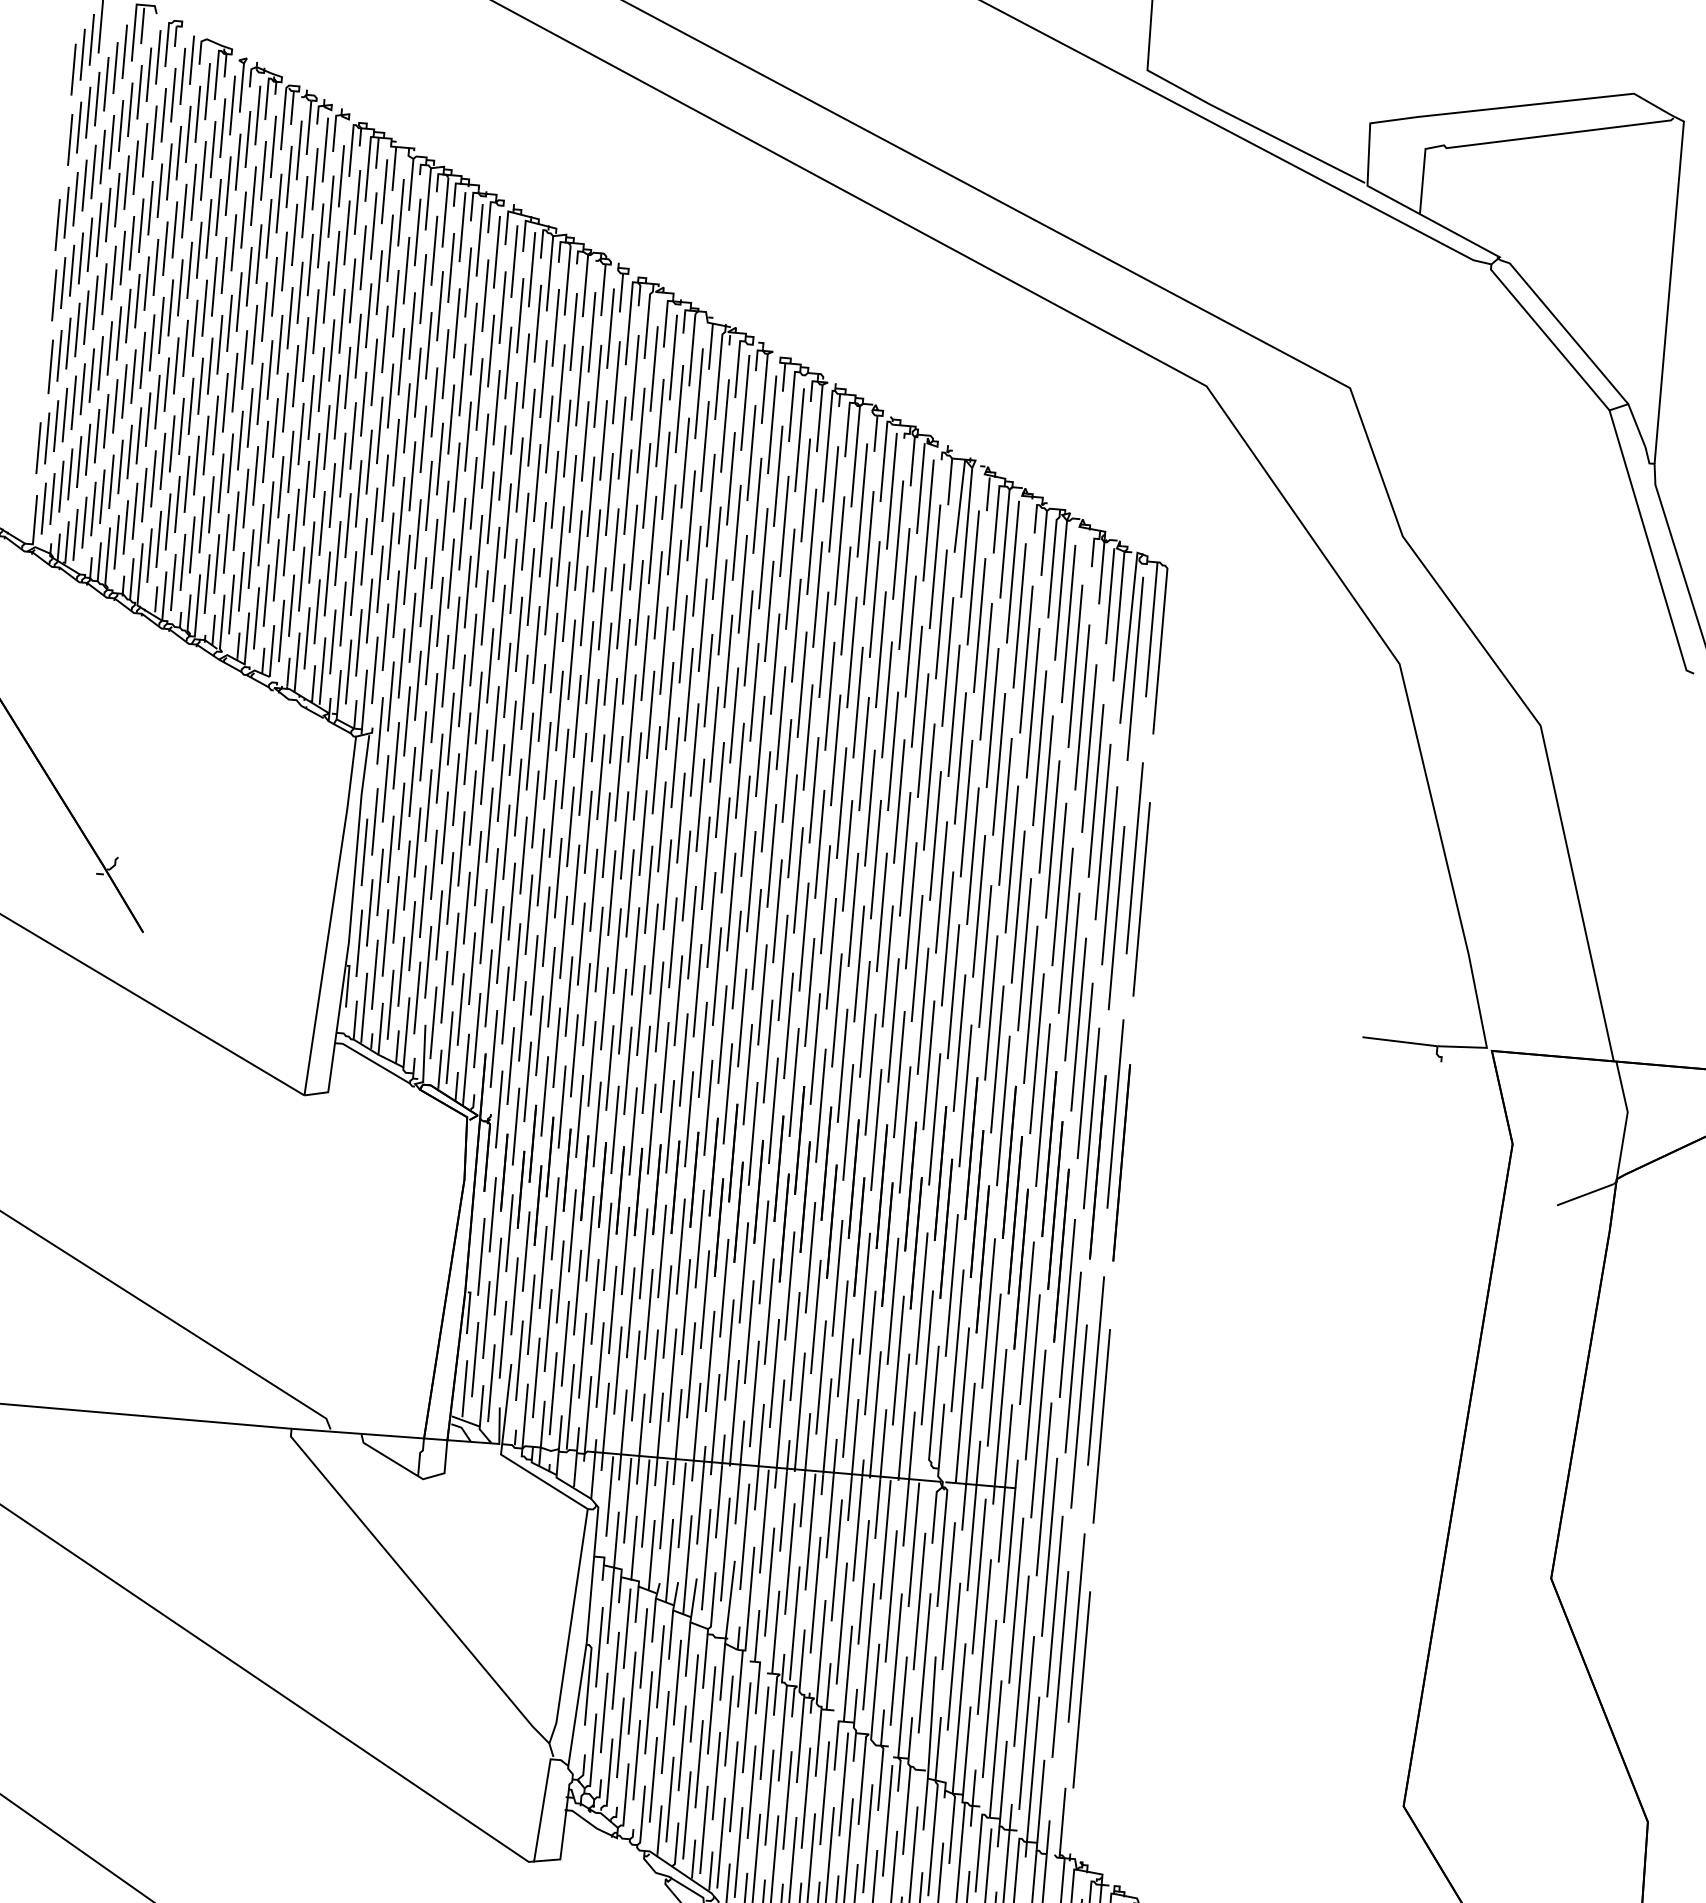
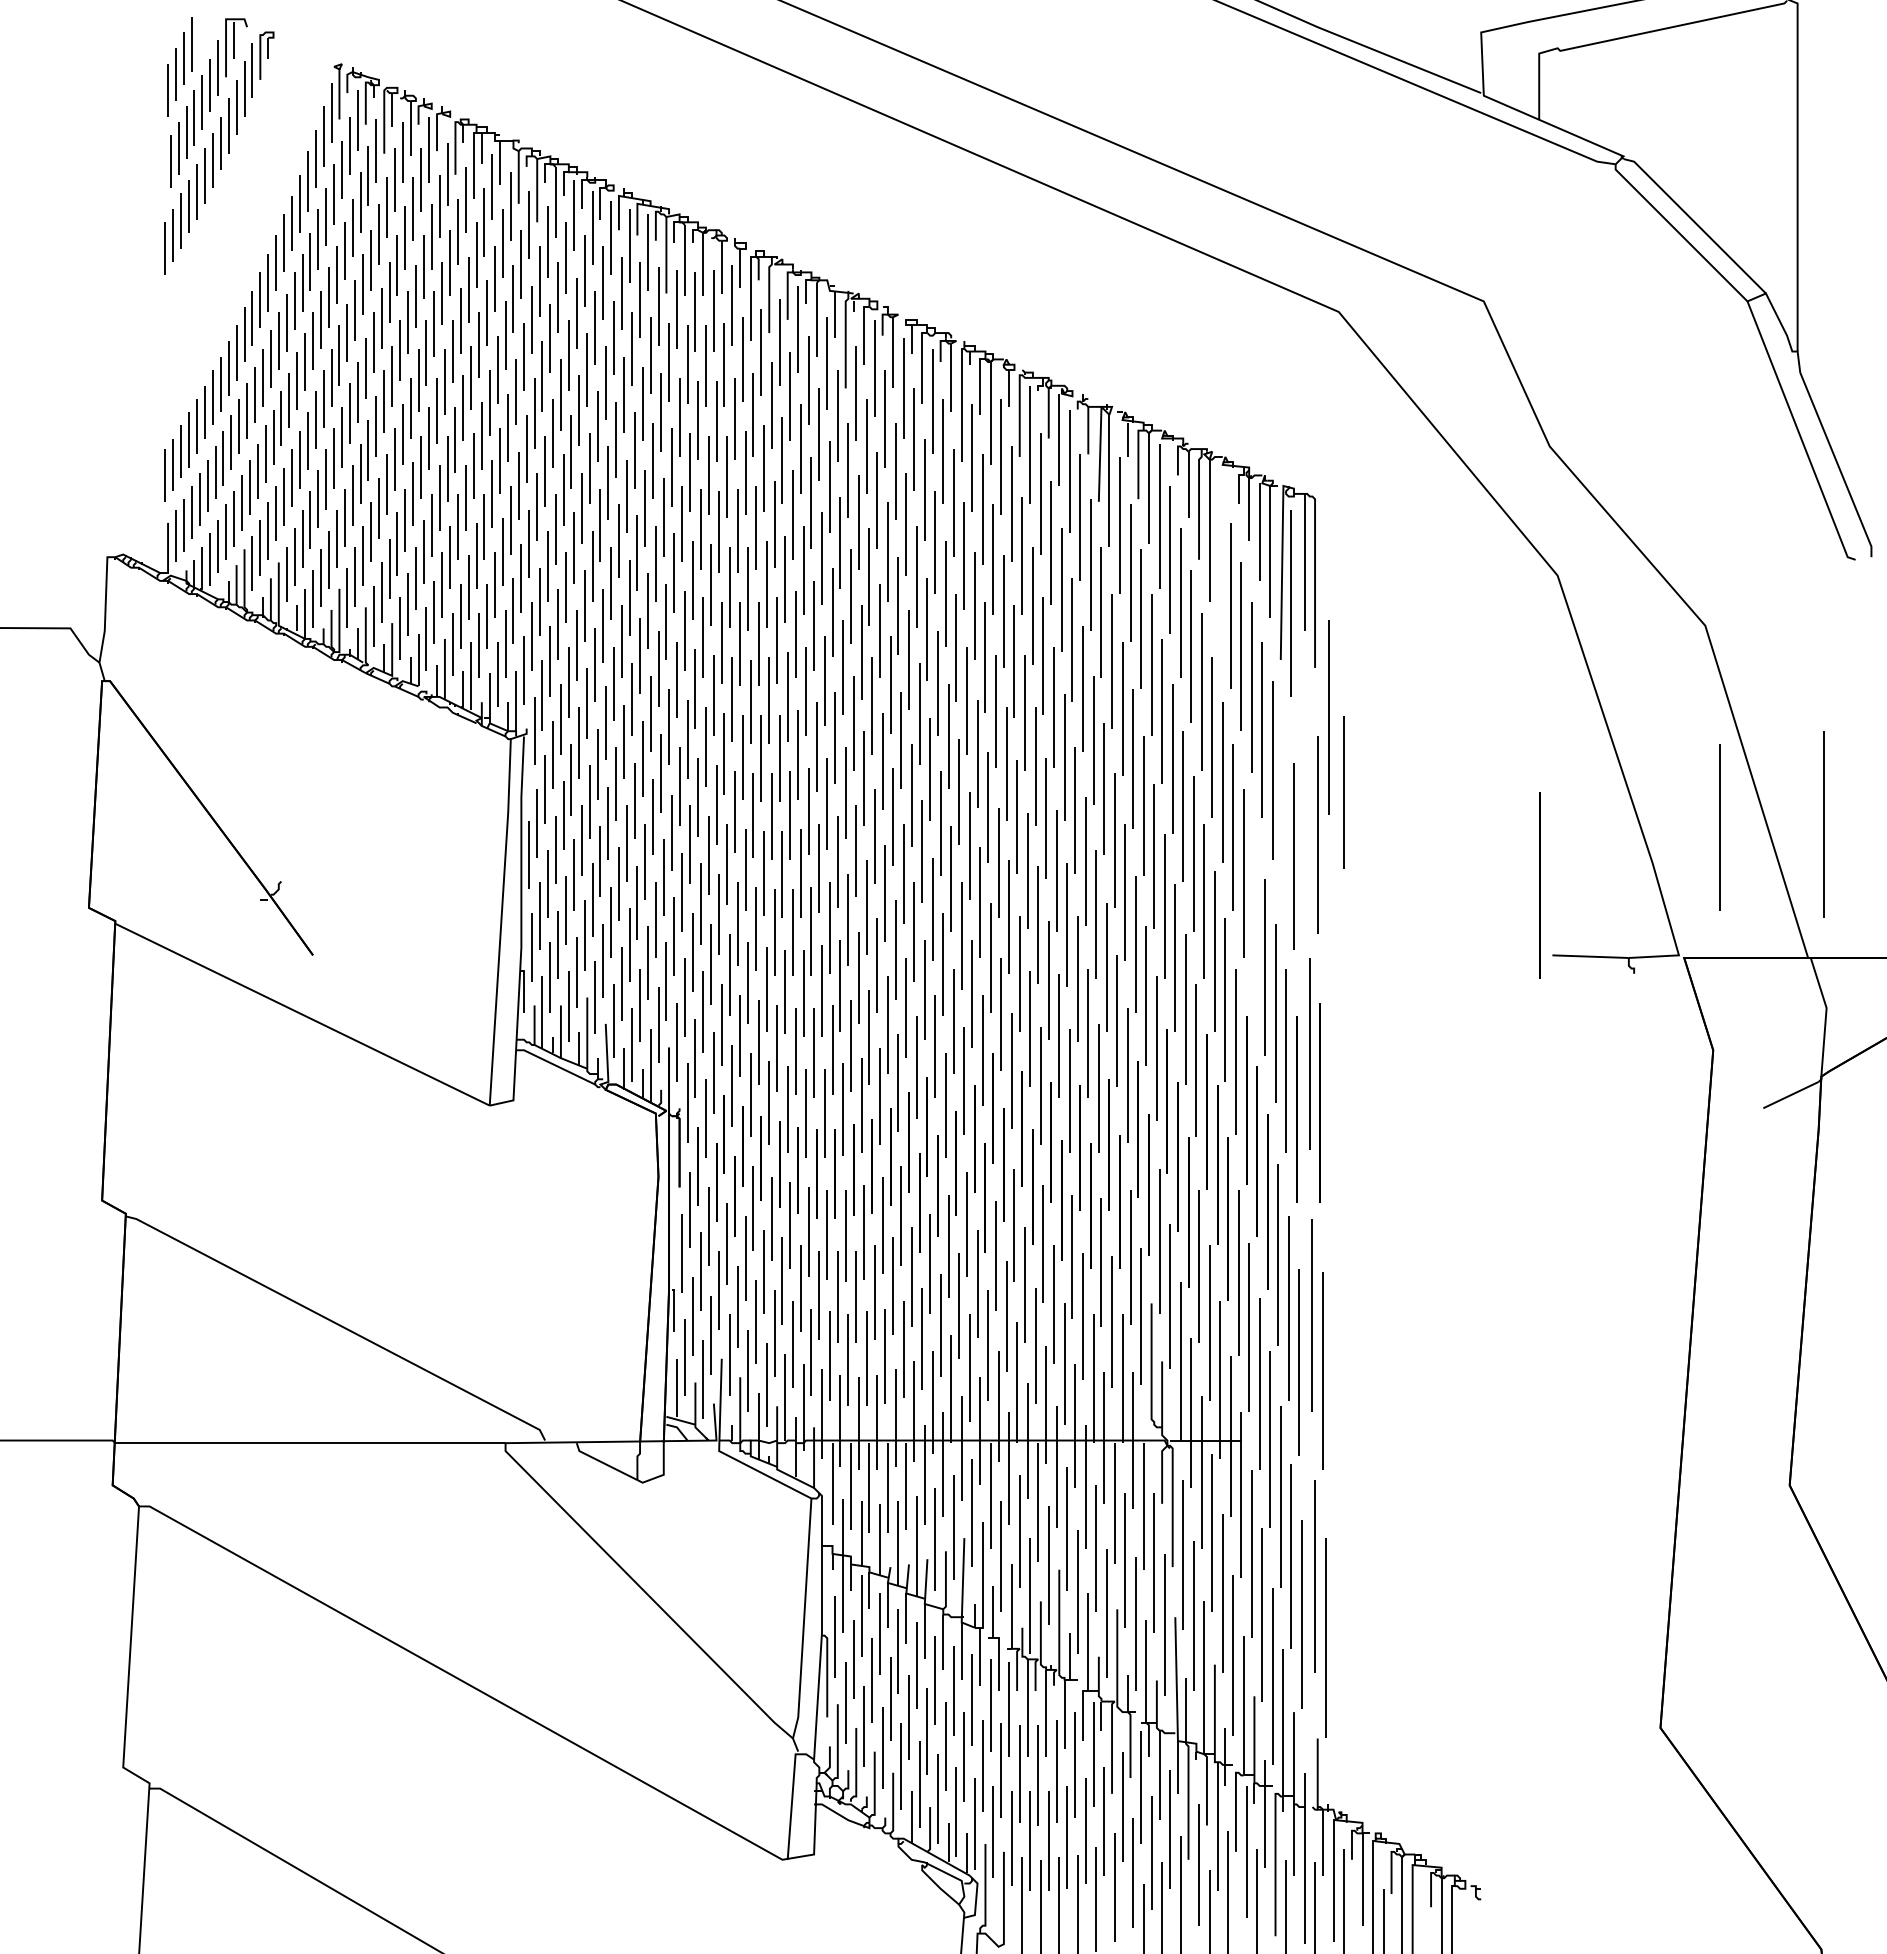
part: (139, 216) -> (247, 232), removed
line: (1068, 623) -> (1219, 563), removed
line: (1134, 858) -> (1328, 717), moved
line: (1170, 859) -> (1343, 792), added
line: (1108, 874) -> (1282, 813), removed
line: (1537, 925) -> (1719, 827), added
line: (1640, 931) -> (1823, 824), added
line: (1355, 967) -> (1539, 885), added
line: (1071, 976) -> (1253, 919), removed

